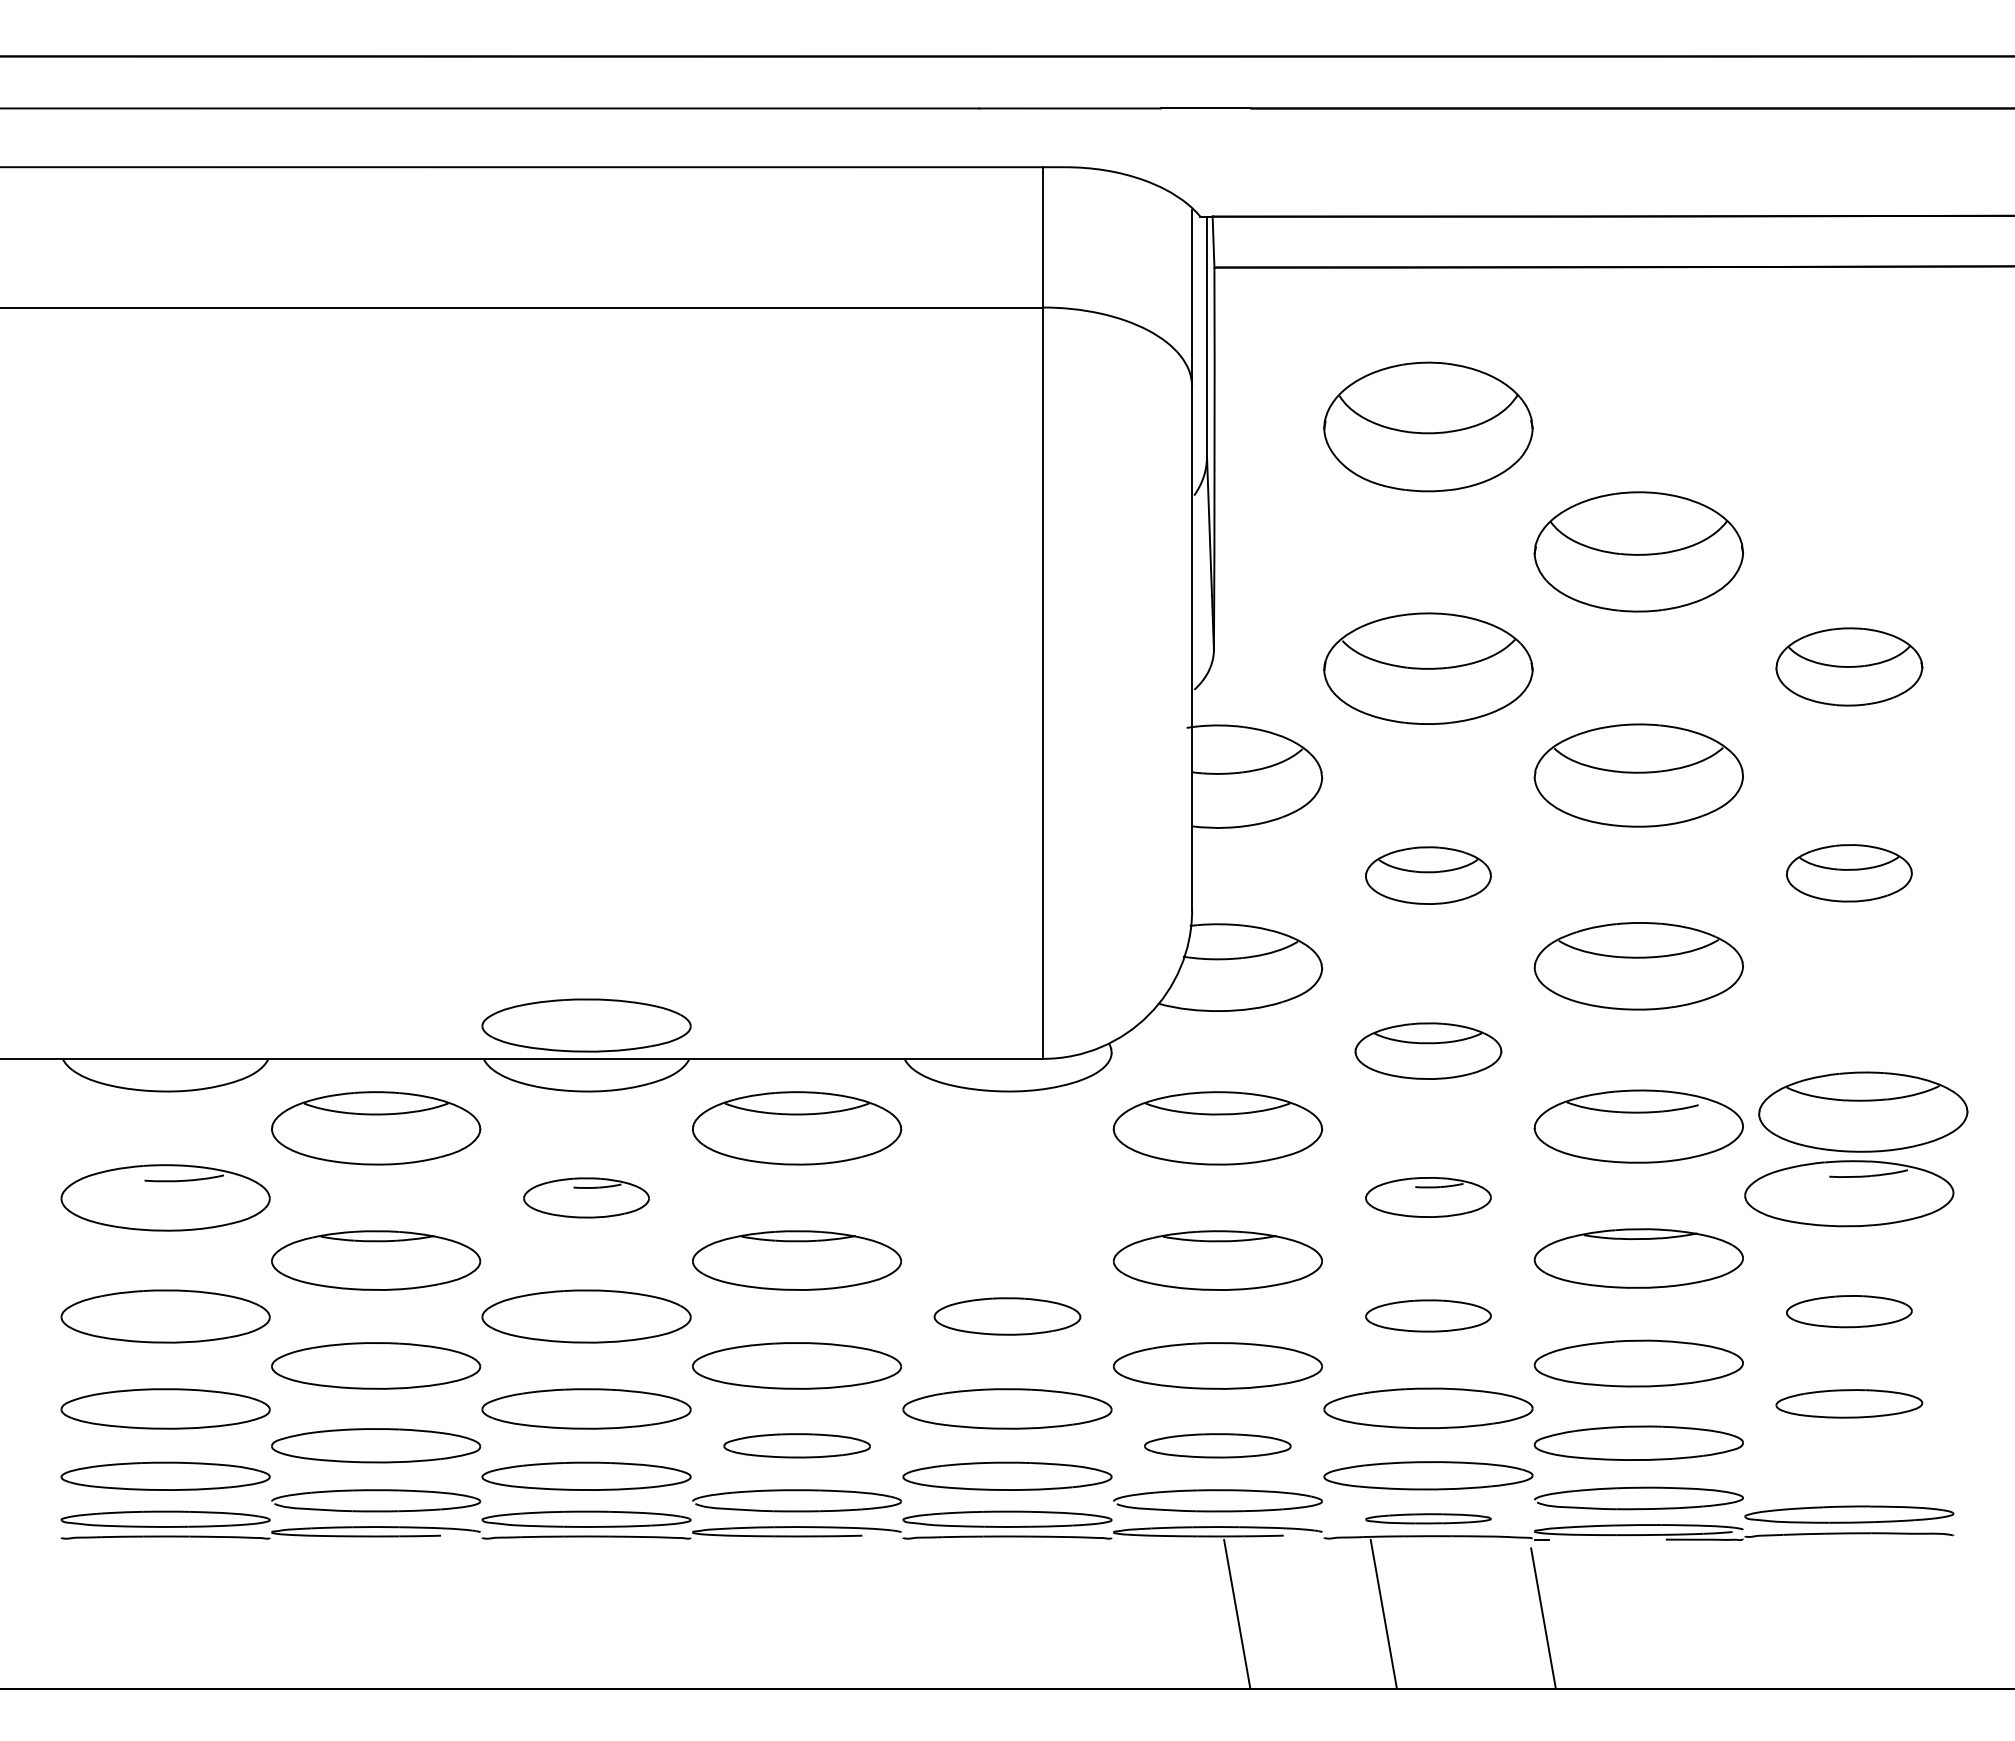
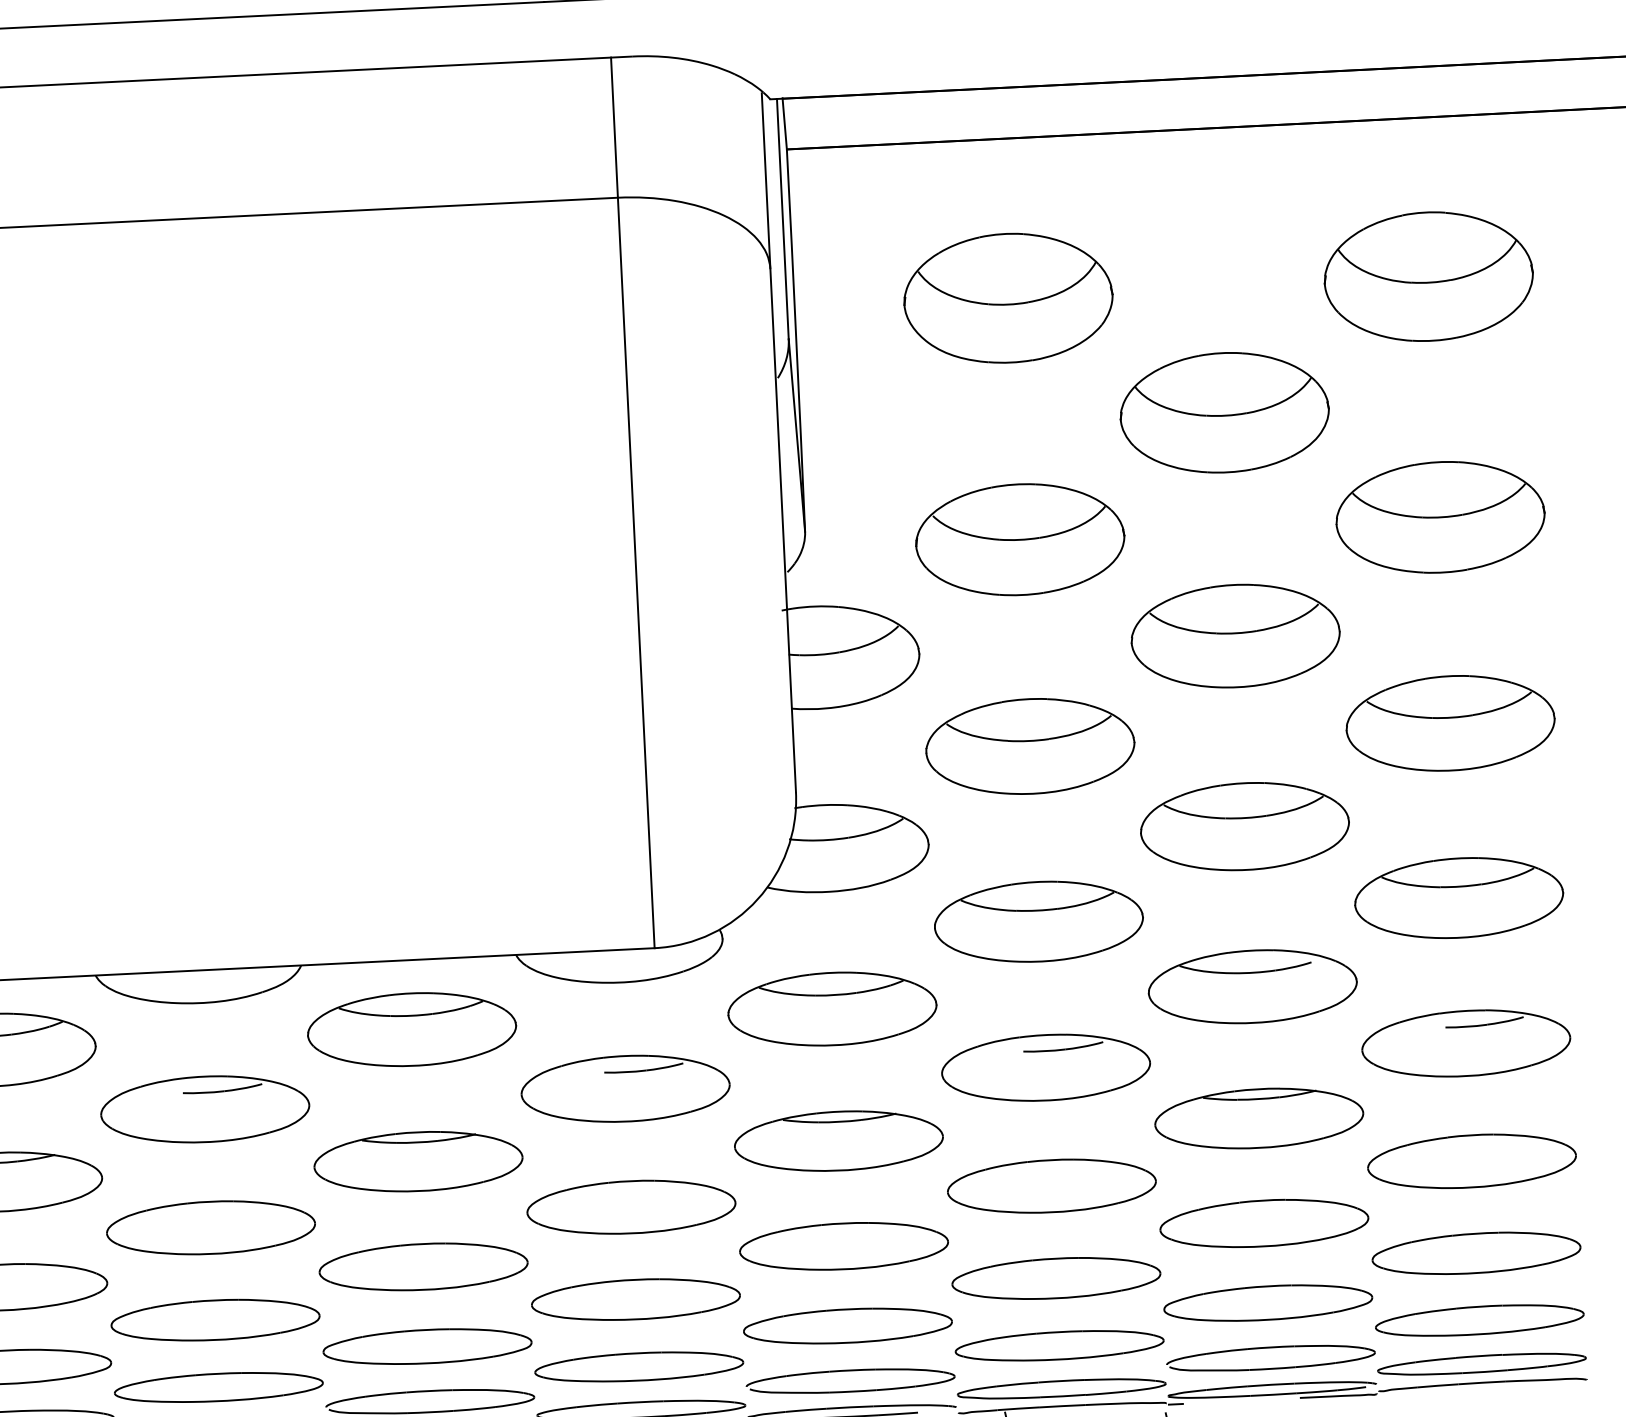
part: (1849, 425) -> (1428, 276), added
part: (1849, 666) -> (1440, 516), size x1.43
part: (1849, 873) -> (1450, 723), size x1.67
part: (1428, 875) -> (1030, 746), size x1.67
part: (586, 1025) -> (196, 937), removed
part: (1428, 1050) -> (1038, 921), size x1.43
part: (1863, 1111) -> (1459, 897), moved
part: (586, 1197) -> (205, 1108), size x1.67
part: (1007, 1197) -> (625, 1088), added
part: (1428, 1197) -> (1046, 1067), size x1.67
part: (1849, 1311) -> (1472, 1161), size x1.67
part: (1428, 1315) -> (1051, 1185), size x1.67
part: (1007, 1316) -> (631, 1207), size x1.43
part: (1849, 1403) -> (1476, 1253), size x1.43
part: (797, 1445) -> (427, 1346), size x1.43
part: (1217, 1445) -> (847, 1325), size x1.43
part: (1849, 1470) -> (1479, 1319), added
part: (1428, 1518) -> (1061, 1388), size x1.67

